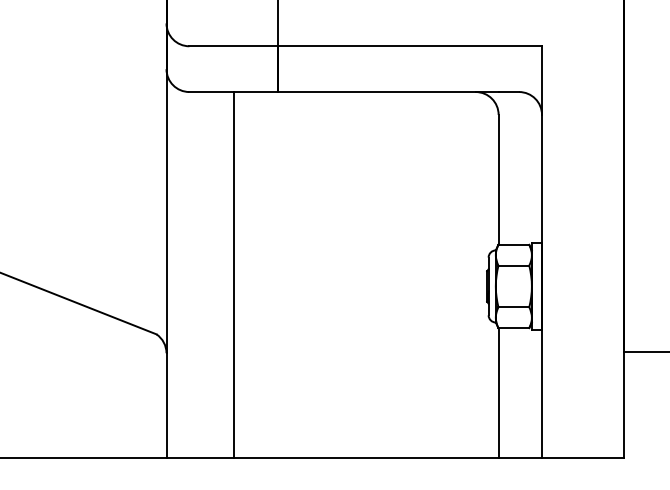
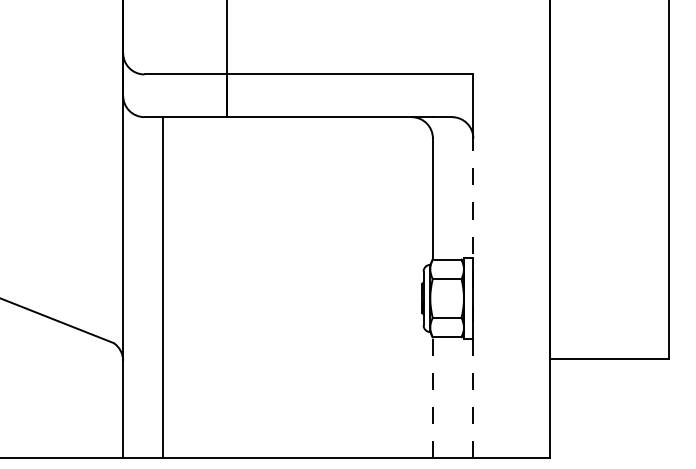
line: (234, 274) -> (163, 287), moved
line: (542, 285) -> (473, 297), solid -> dashed
line: (498, 392) -> (432, 397), solid -> dashed

